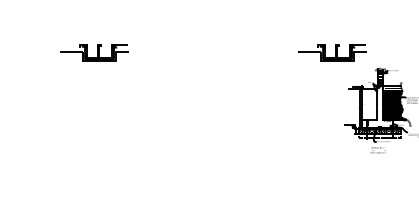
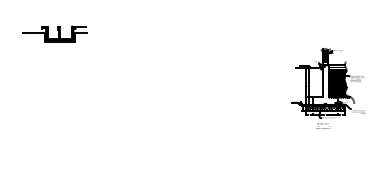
part: (332, 52) -> (280, 33), removed

